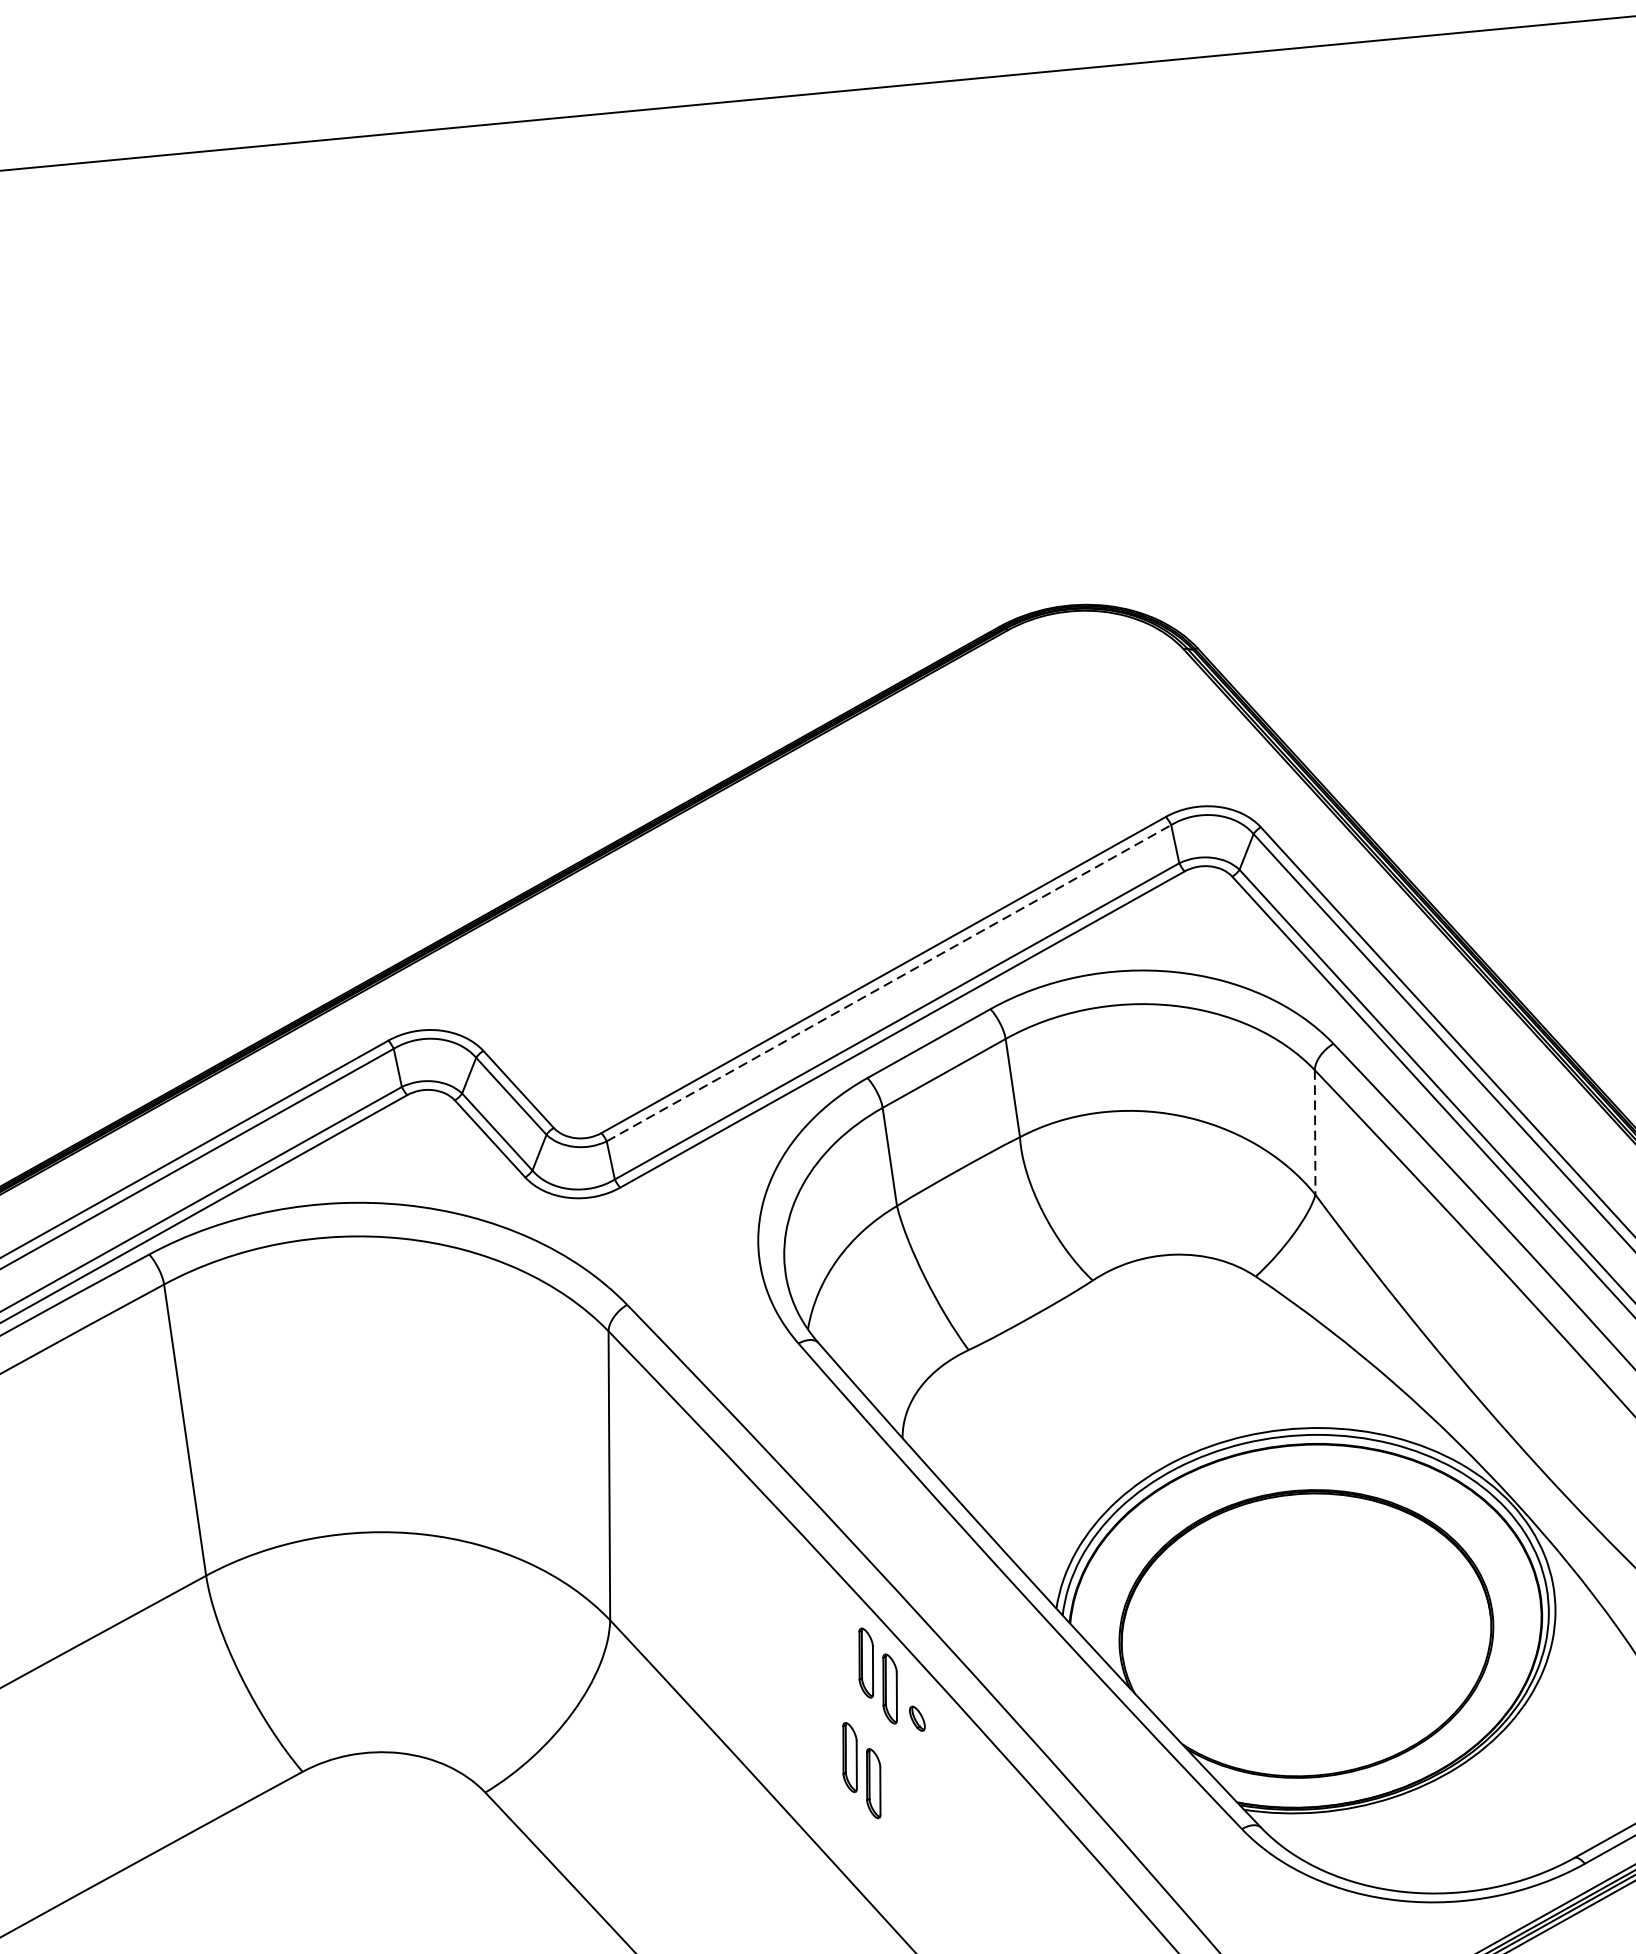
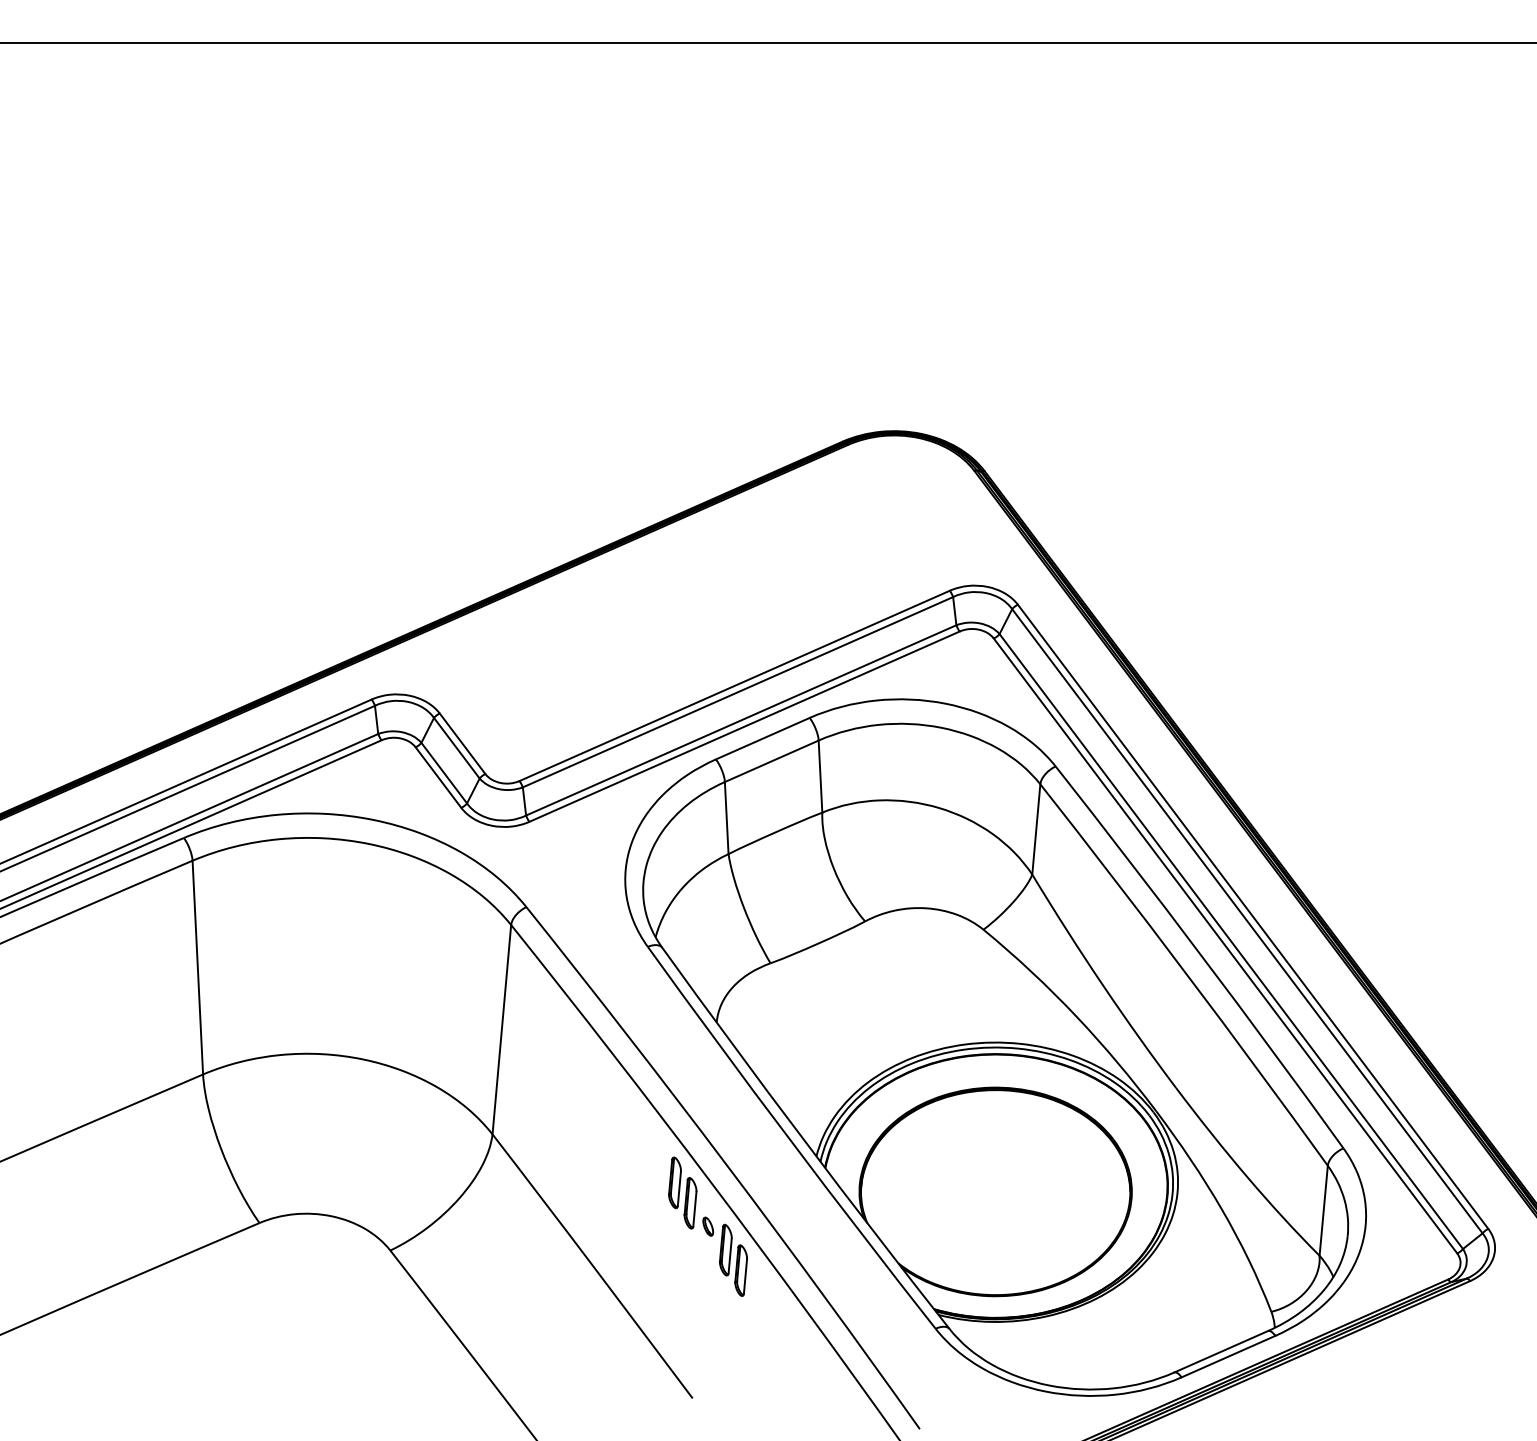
line: (889, 983) -> (738, 692), dashed -> solid
line: (1315, 1132) -> (1036, 829), dashed -> solid
part: (861, 1769) -> (733, 1259), moved

